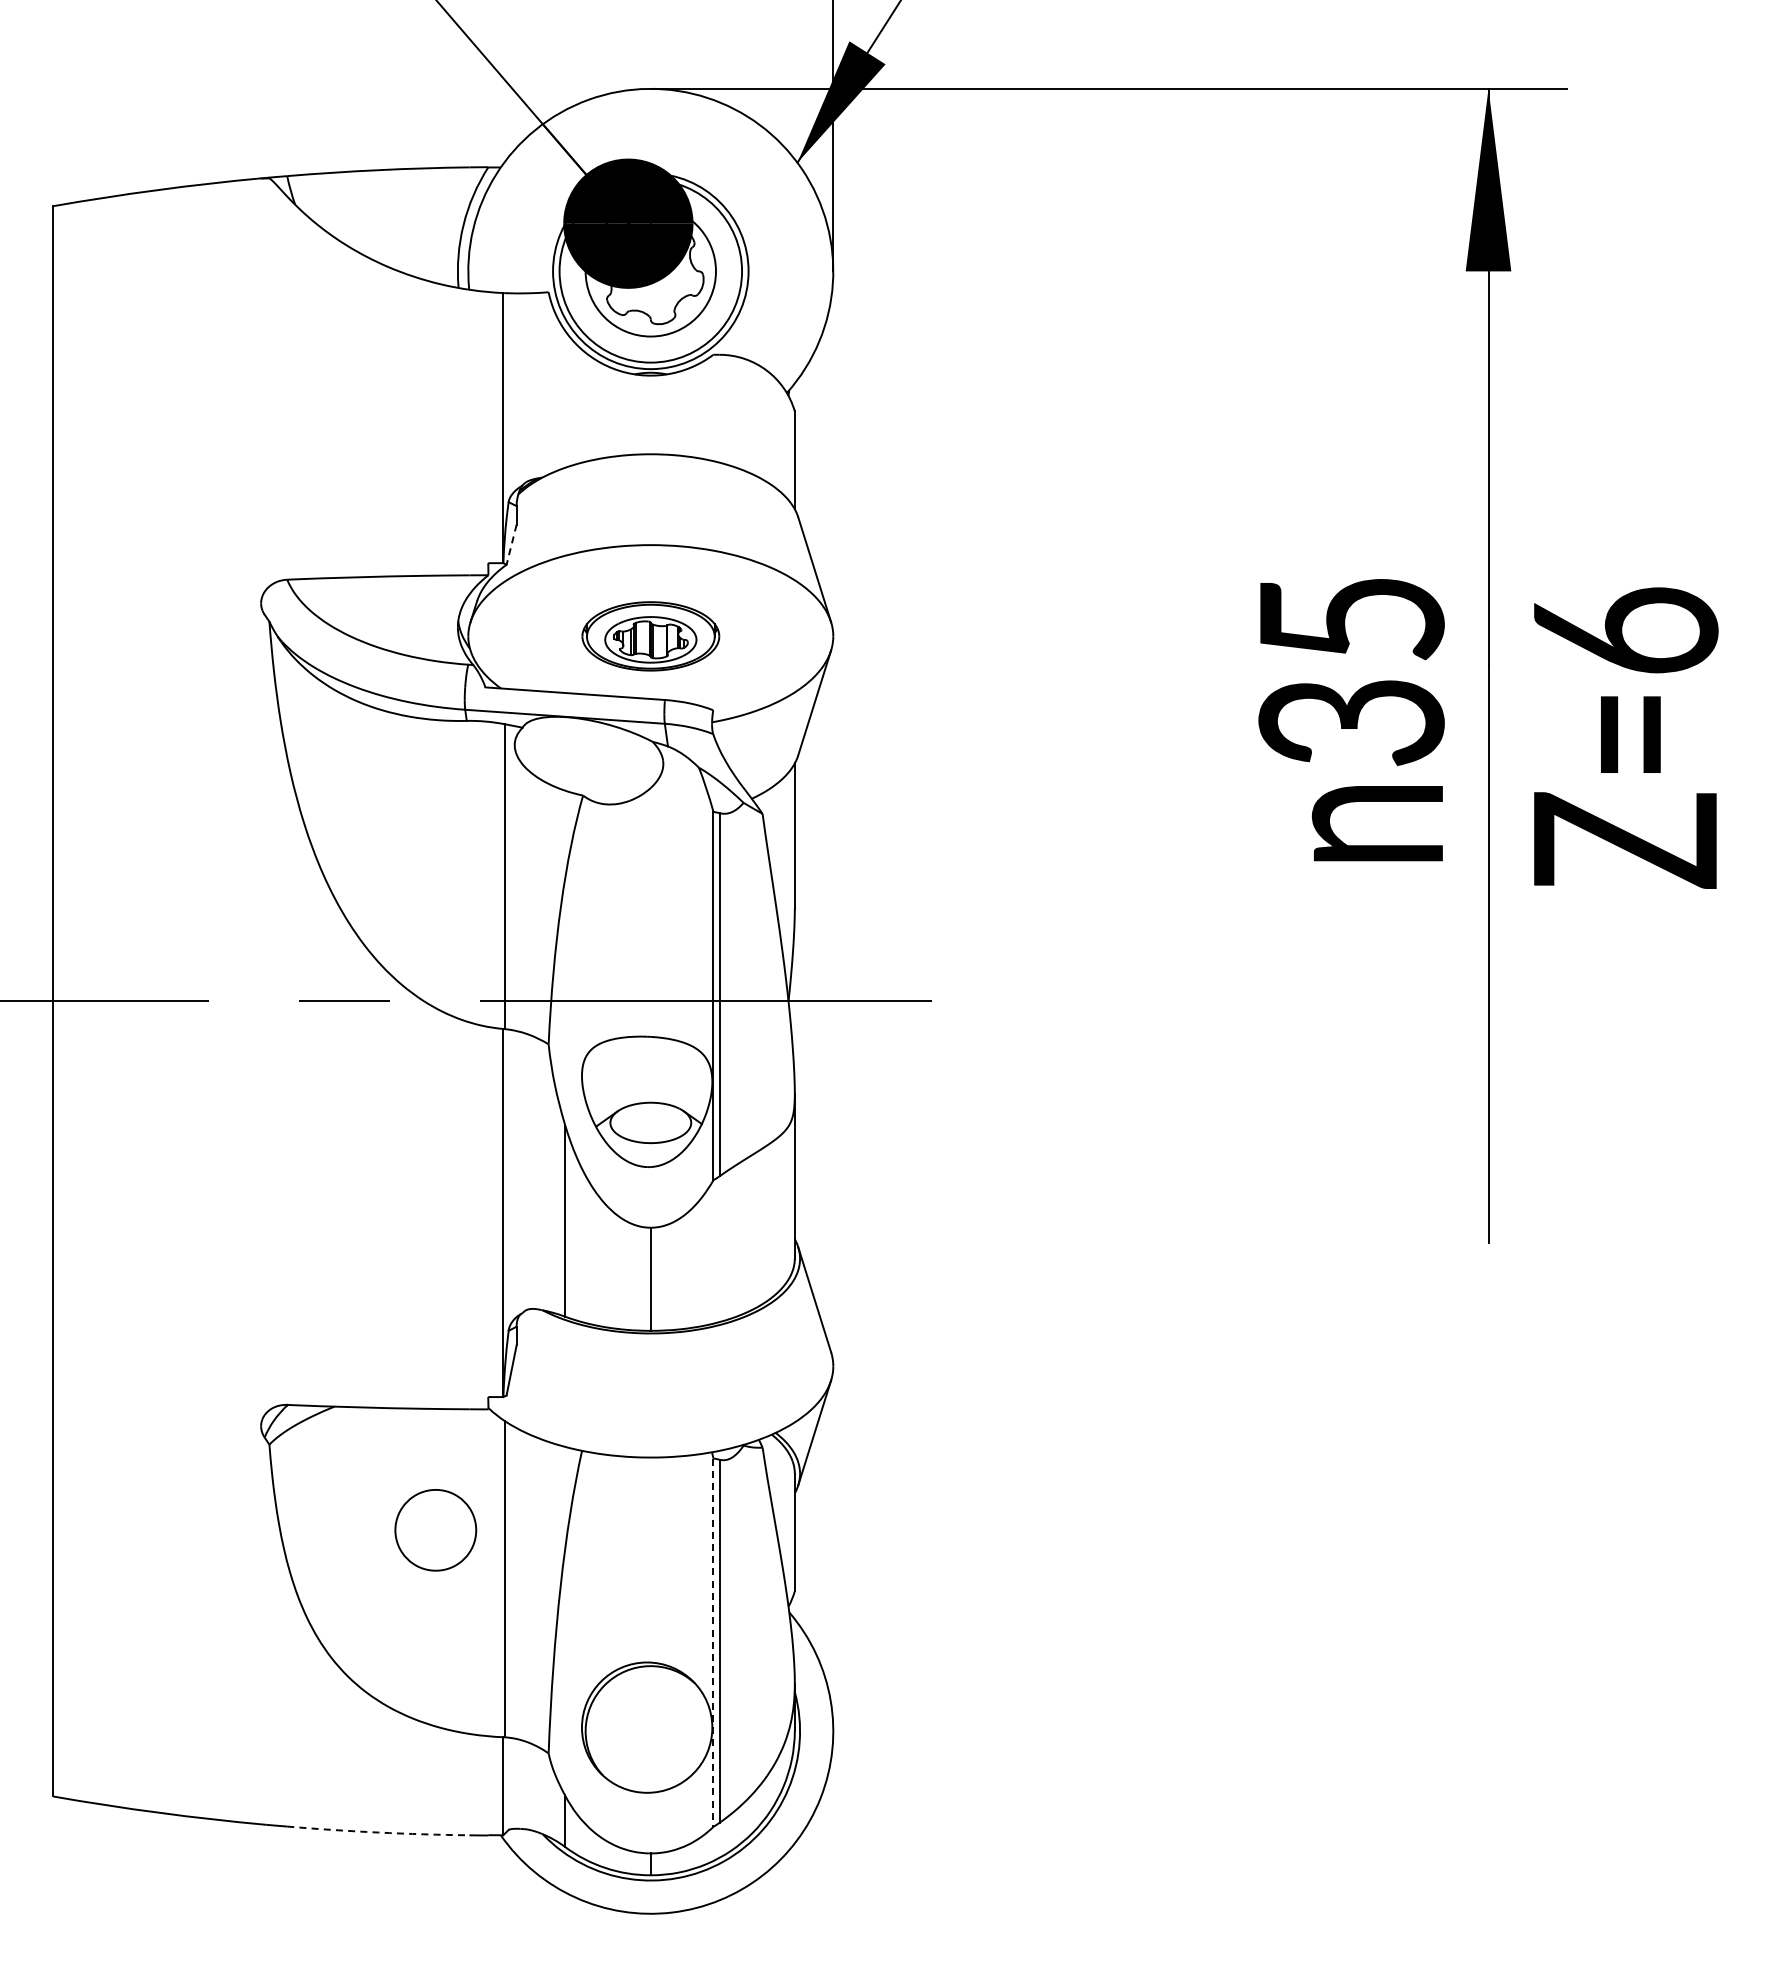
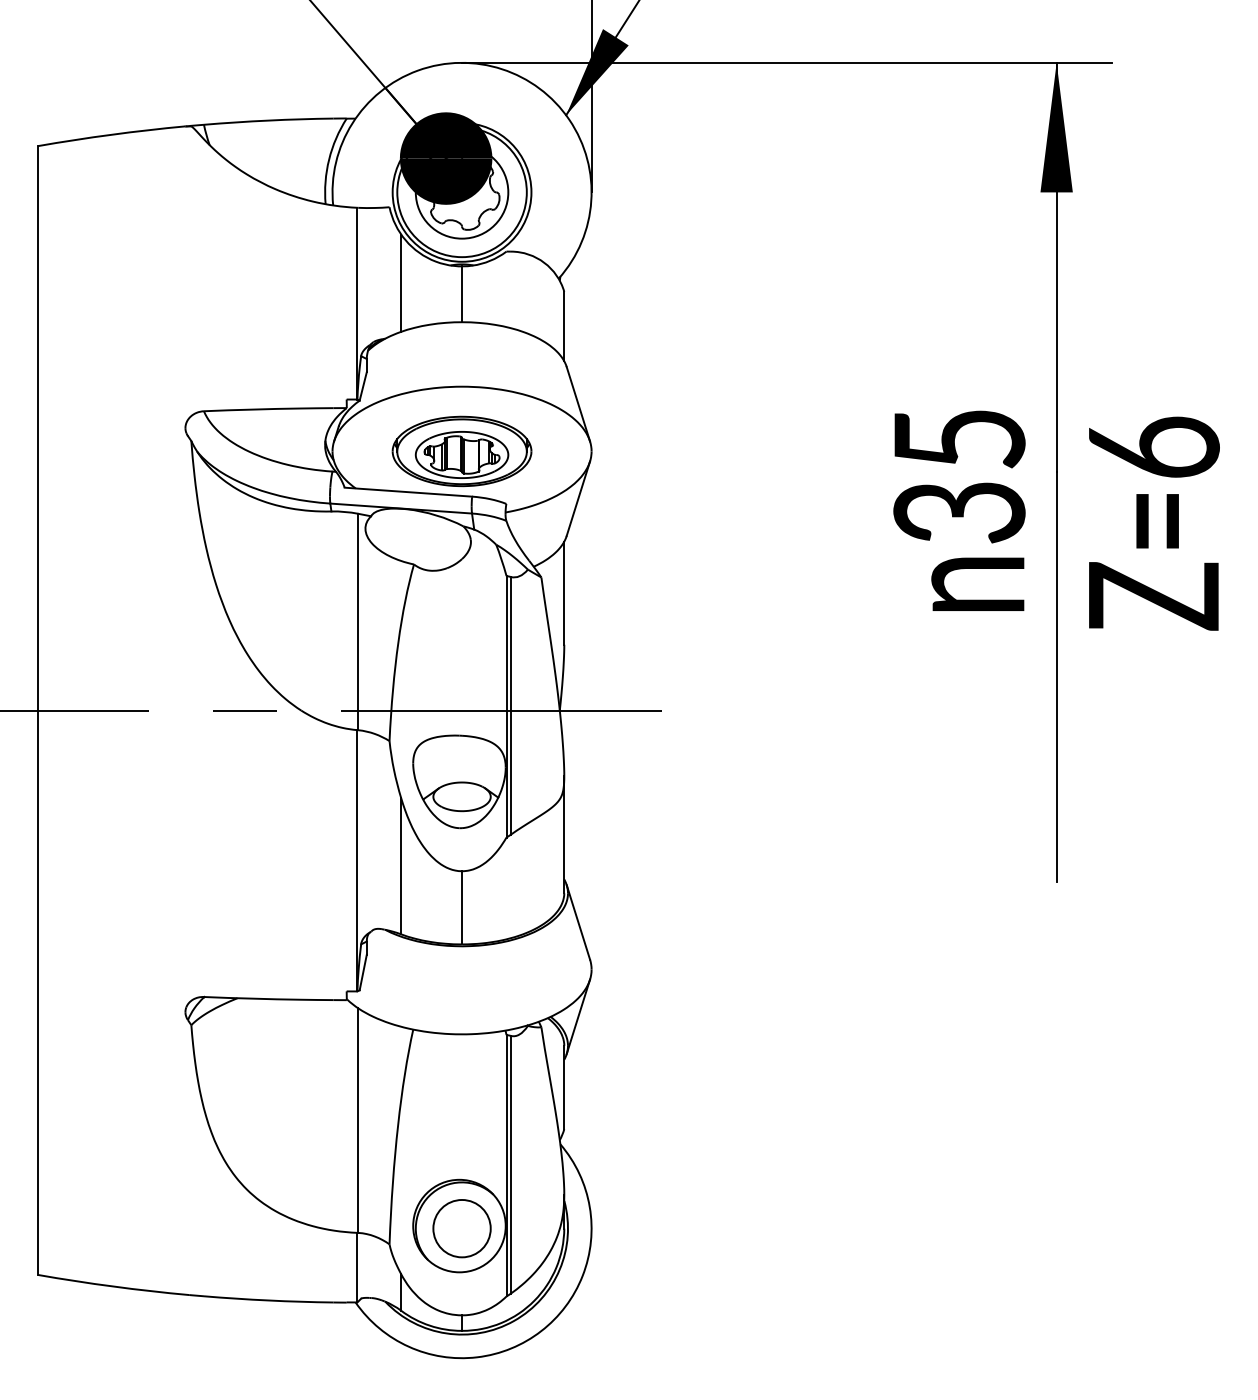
line: (565, 398) -> (401, 282), added
line: (650, 414) -> (461, 293), added
line: (511, 544) -> (363, 386), dashed -> solid
part: (650, 636) -> (461, 451), size x1.43
circle: (435, 1530) -> (461, 1228), moved
line: (713, 1643) -> (506, 1166), dashed -> solid
arc: (378, 1832) -> (268, 1300), dashed -> solid

